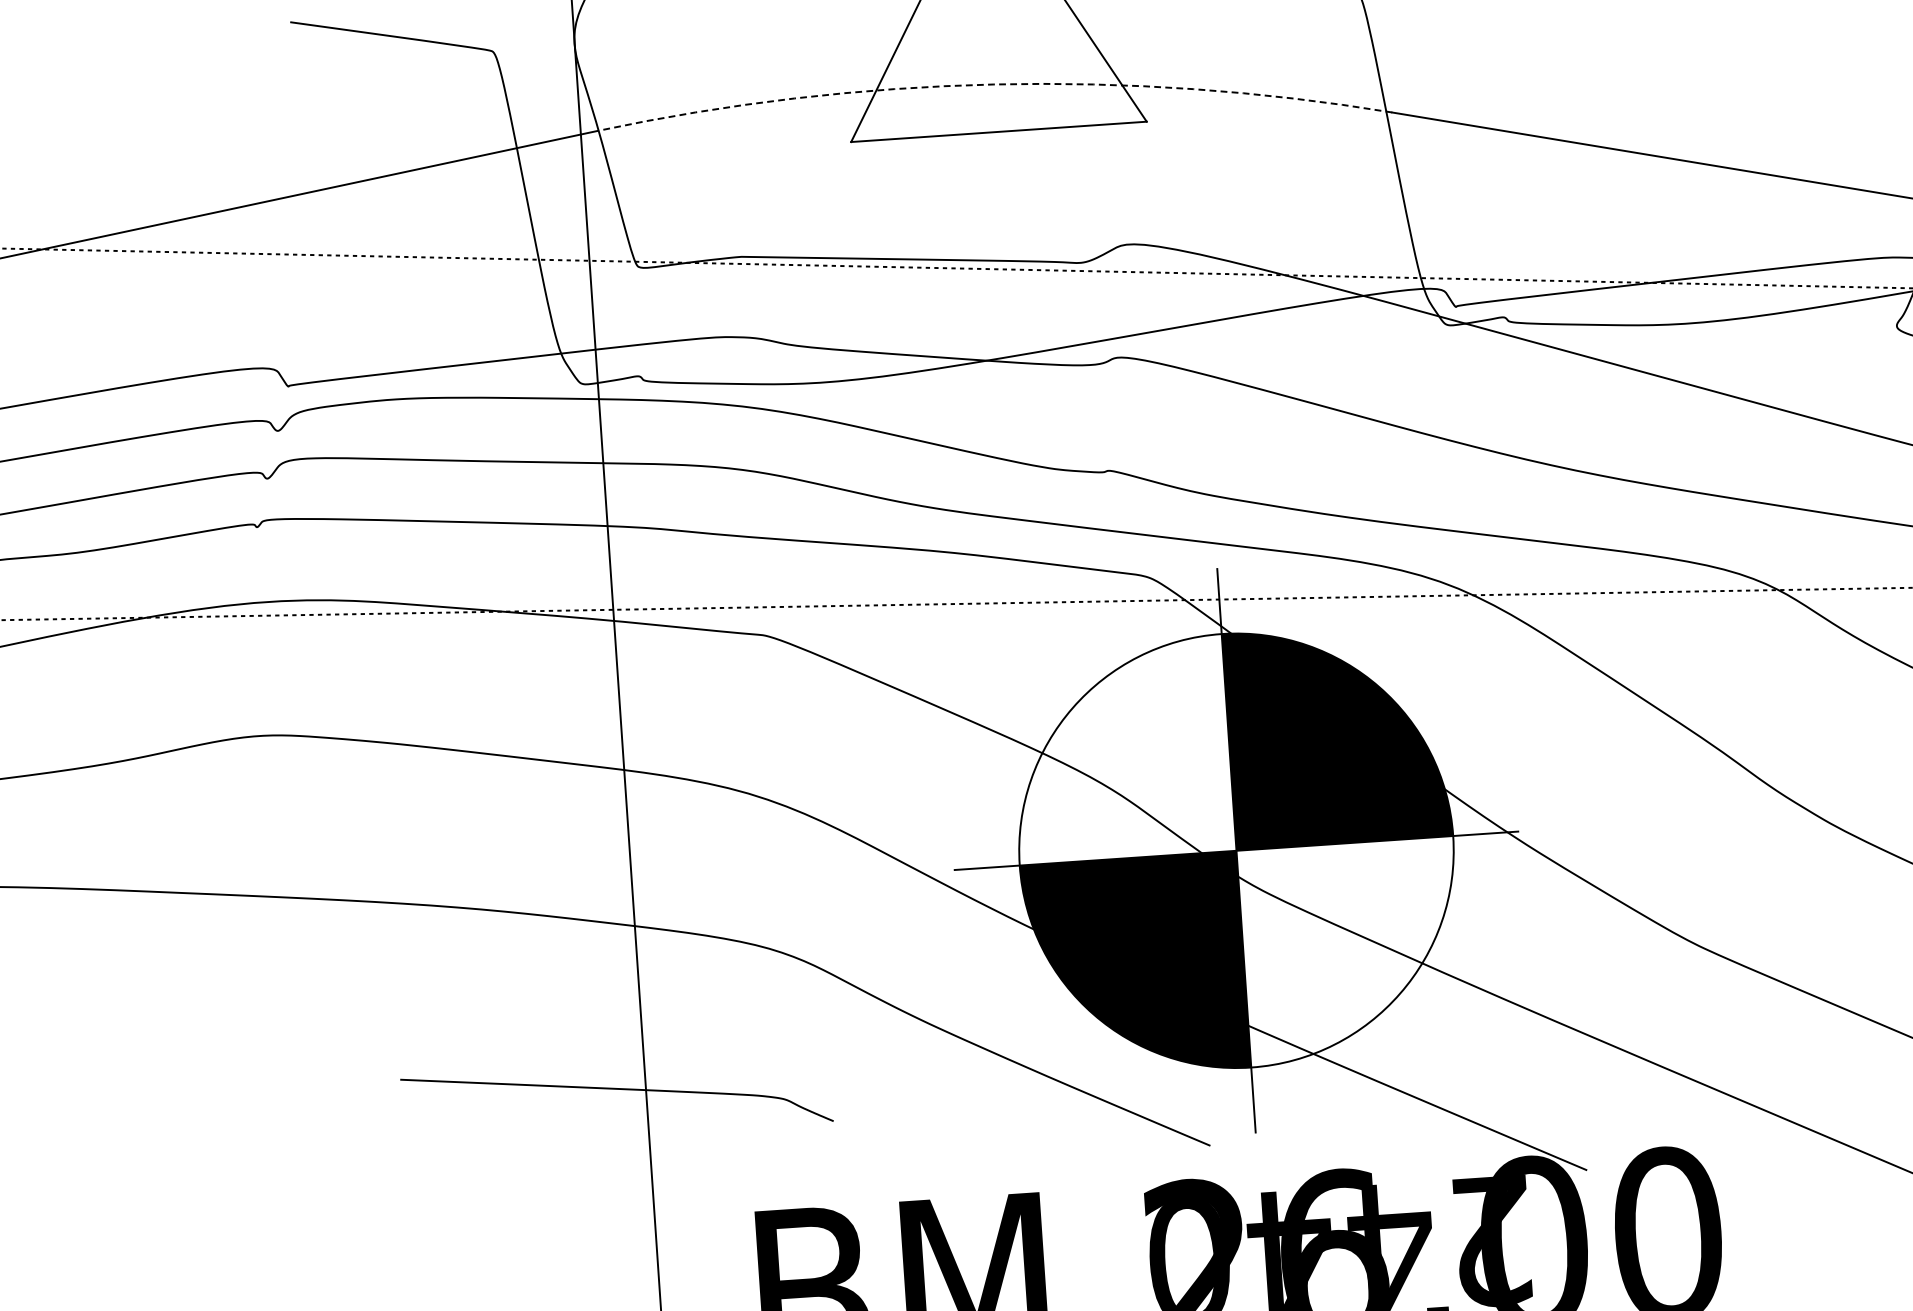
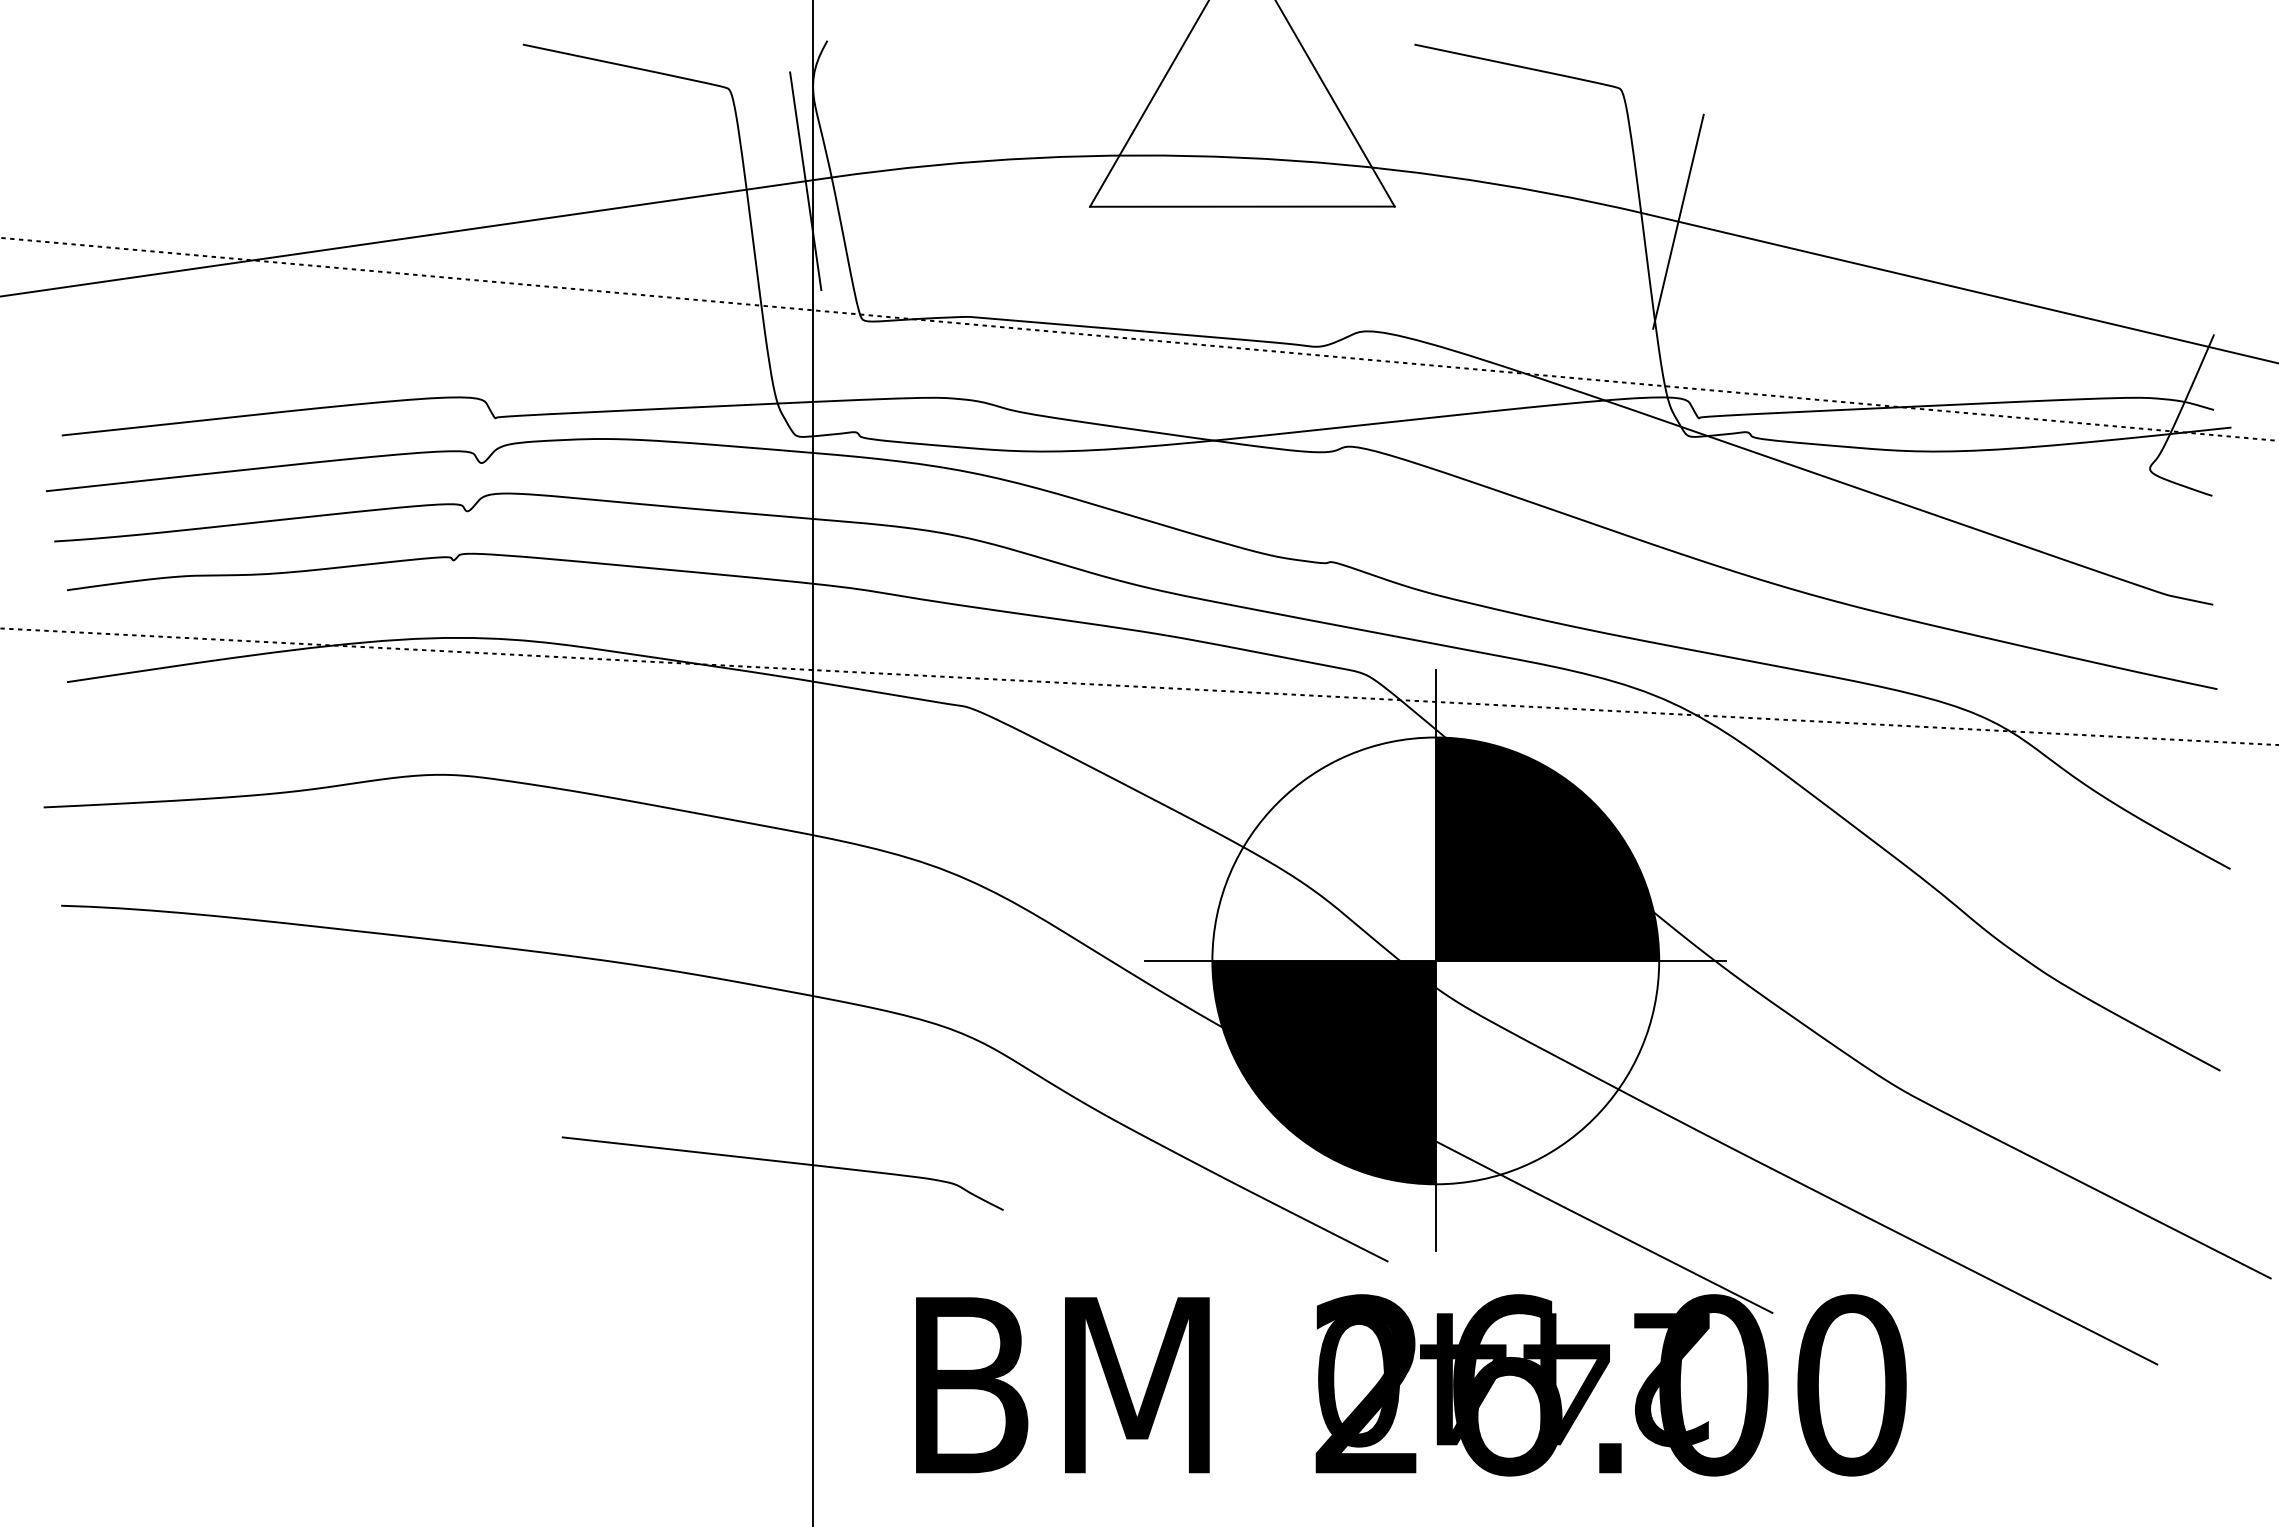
arc: (993, 84) -> (1240, 157), dashed -> solid
line: (1423, 117) -> (1678, 221), added
line: (573, 136) -> (805, 181), added

